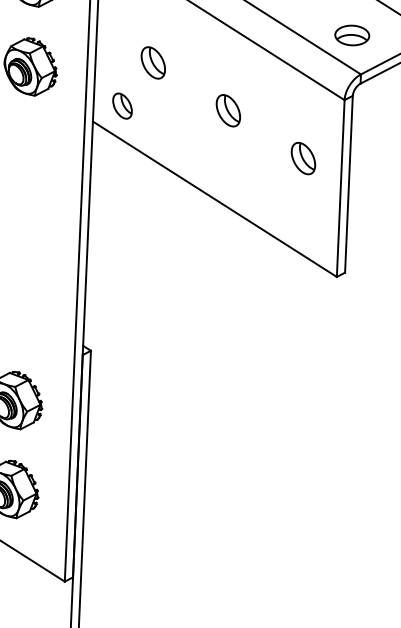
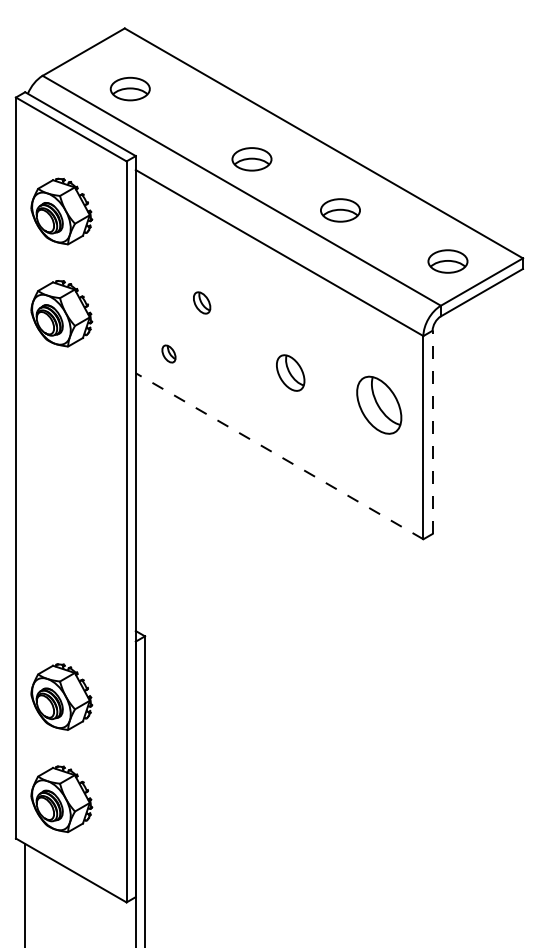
part: (351, 35) -> (447, 261), moved
part: (152, 62) -> (201, 302), size x0.6
part: (122, 105) -> (168, 353), size x0.6
part: (228, 110) -> (290, 372), moved
part: (302, 157) -> (378, 404), size x1.6
line: (348, 184) -> (432, 432), solid -> dashed
line: (214, 199) -> (279, 456), solid -> dashed

